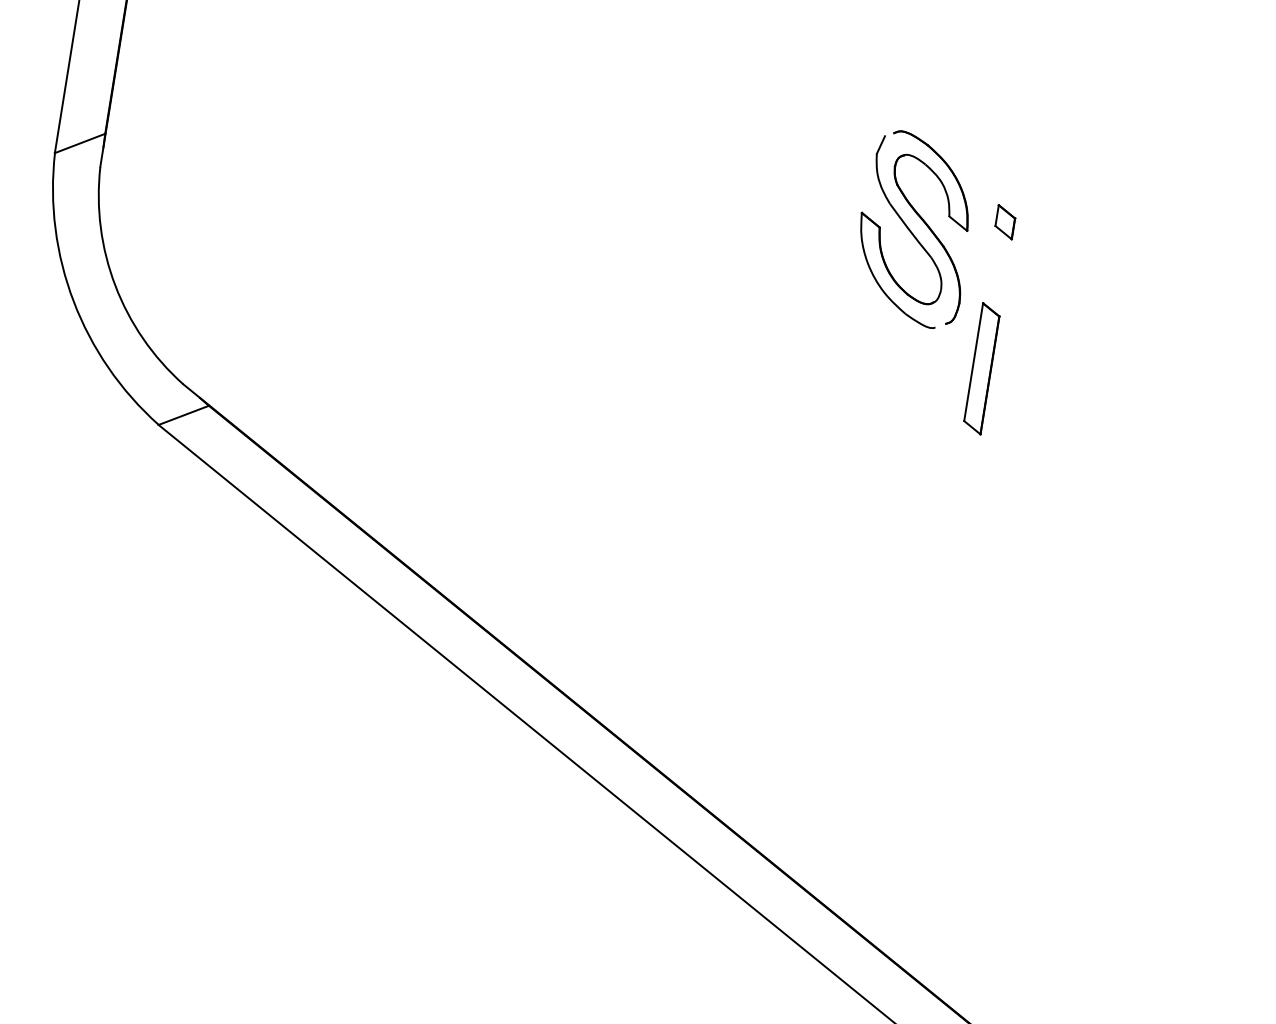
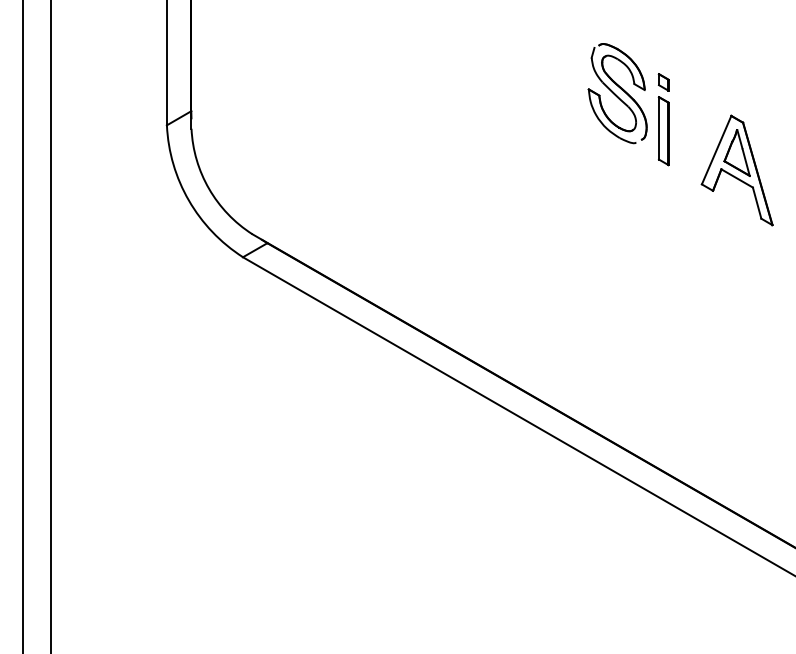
part: (981, 369) -> (663, 131), moved
part: (1115, 410) -> (736, 170), added

